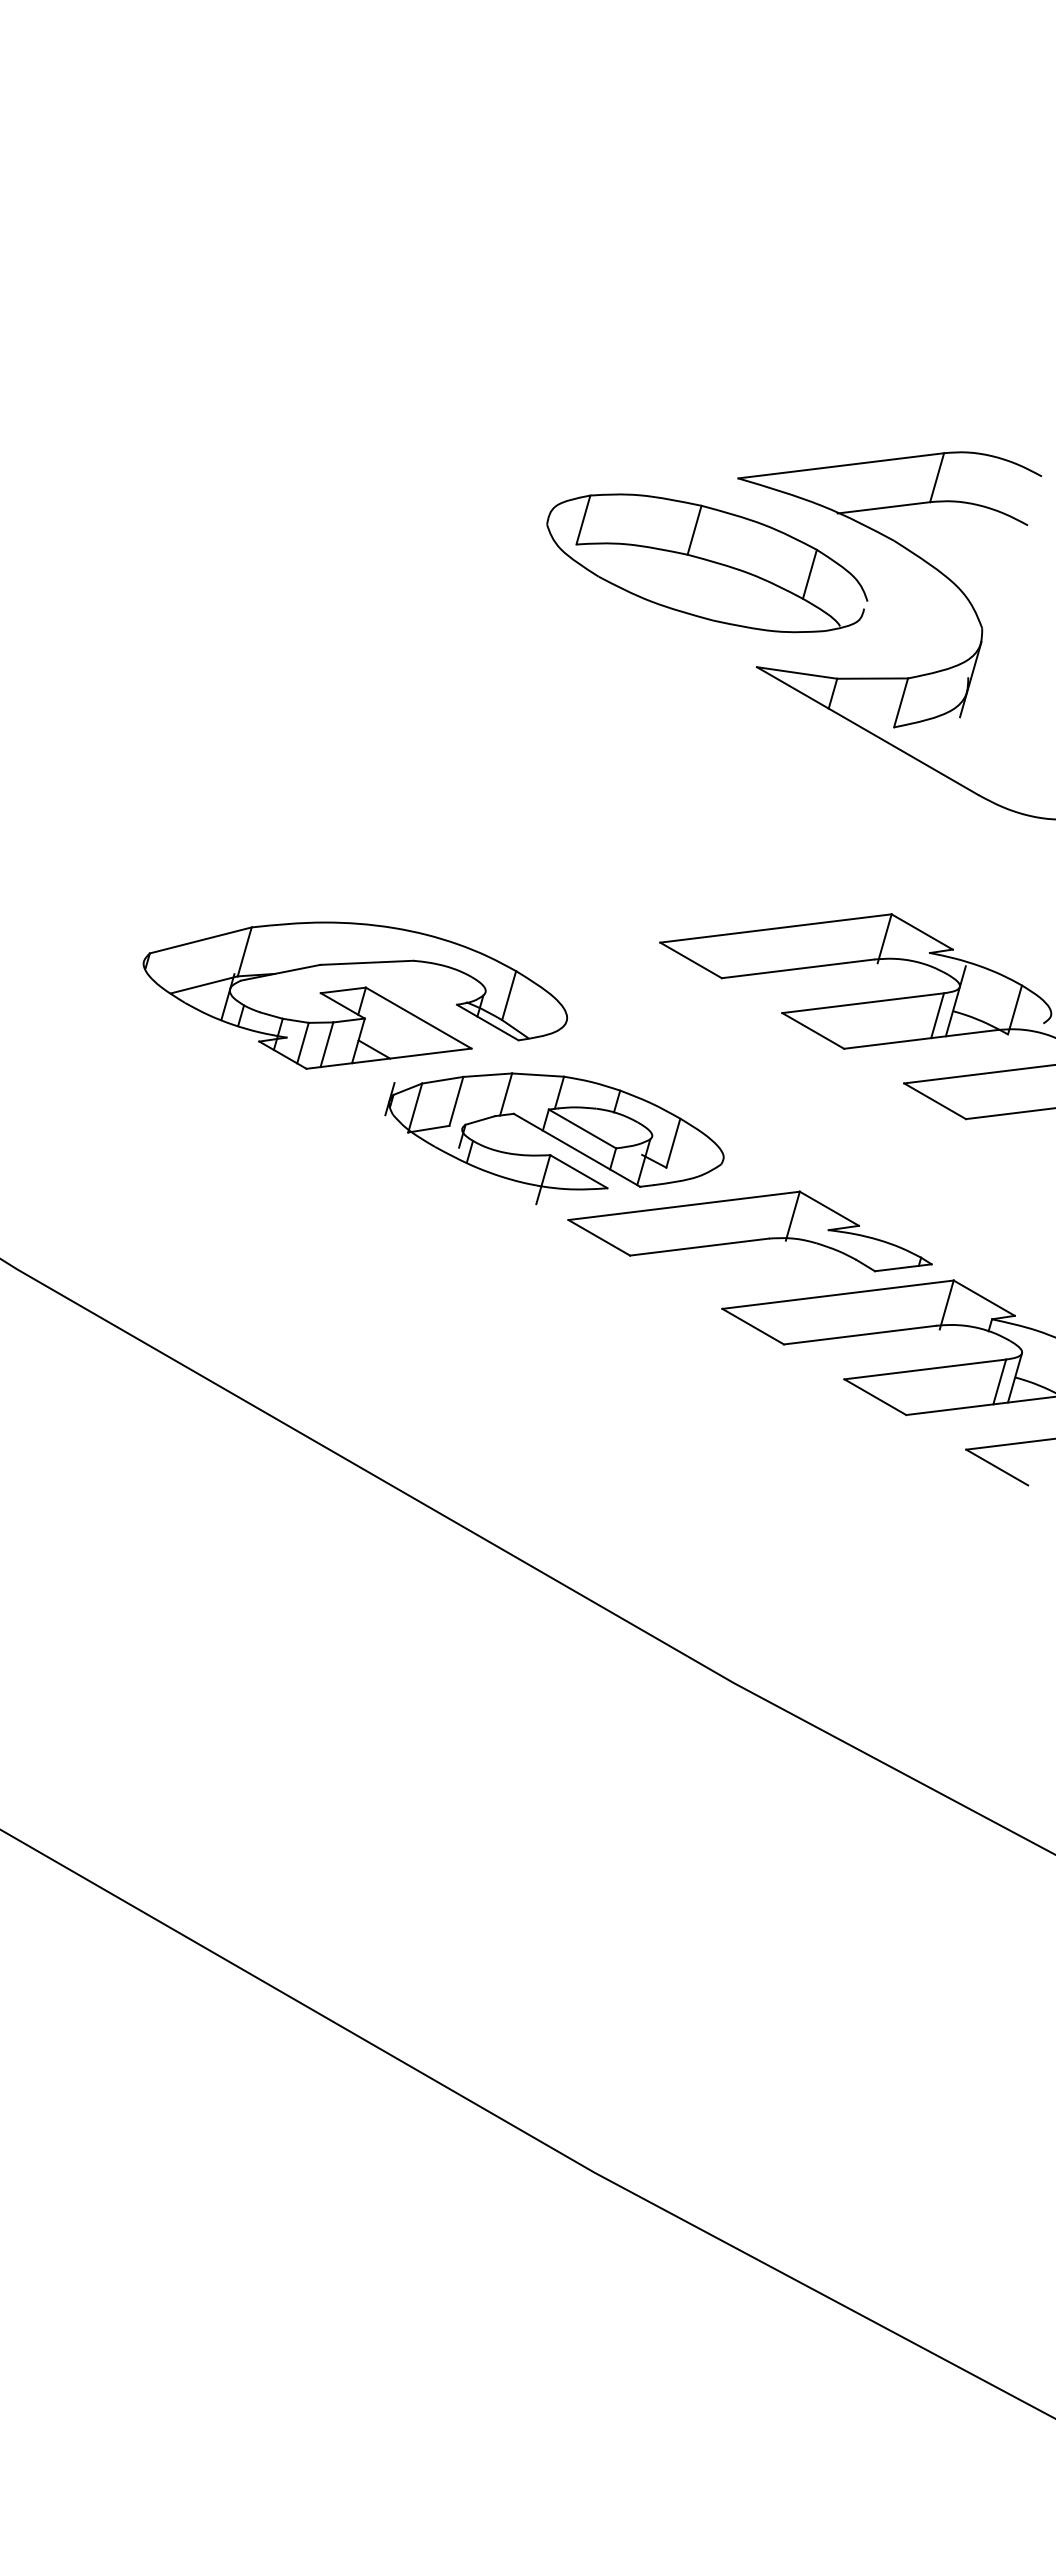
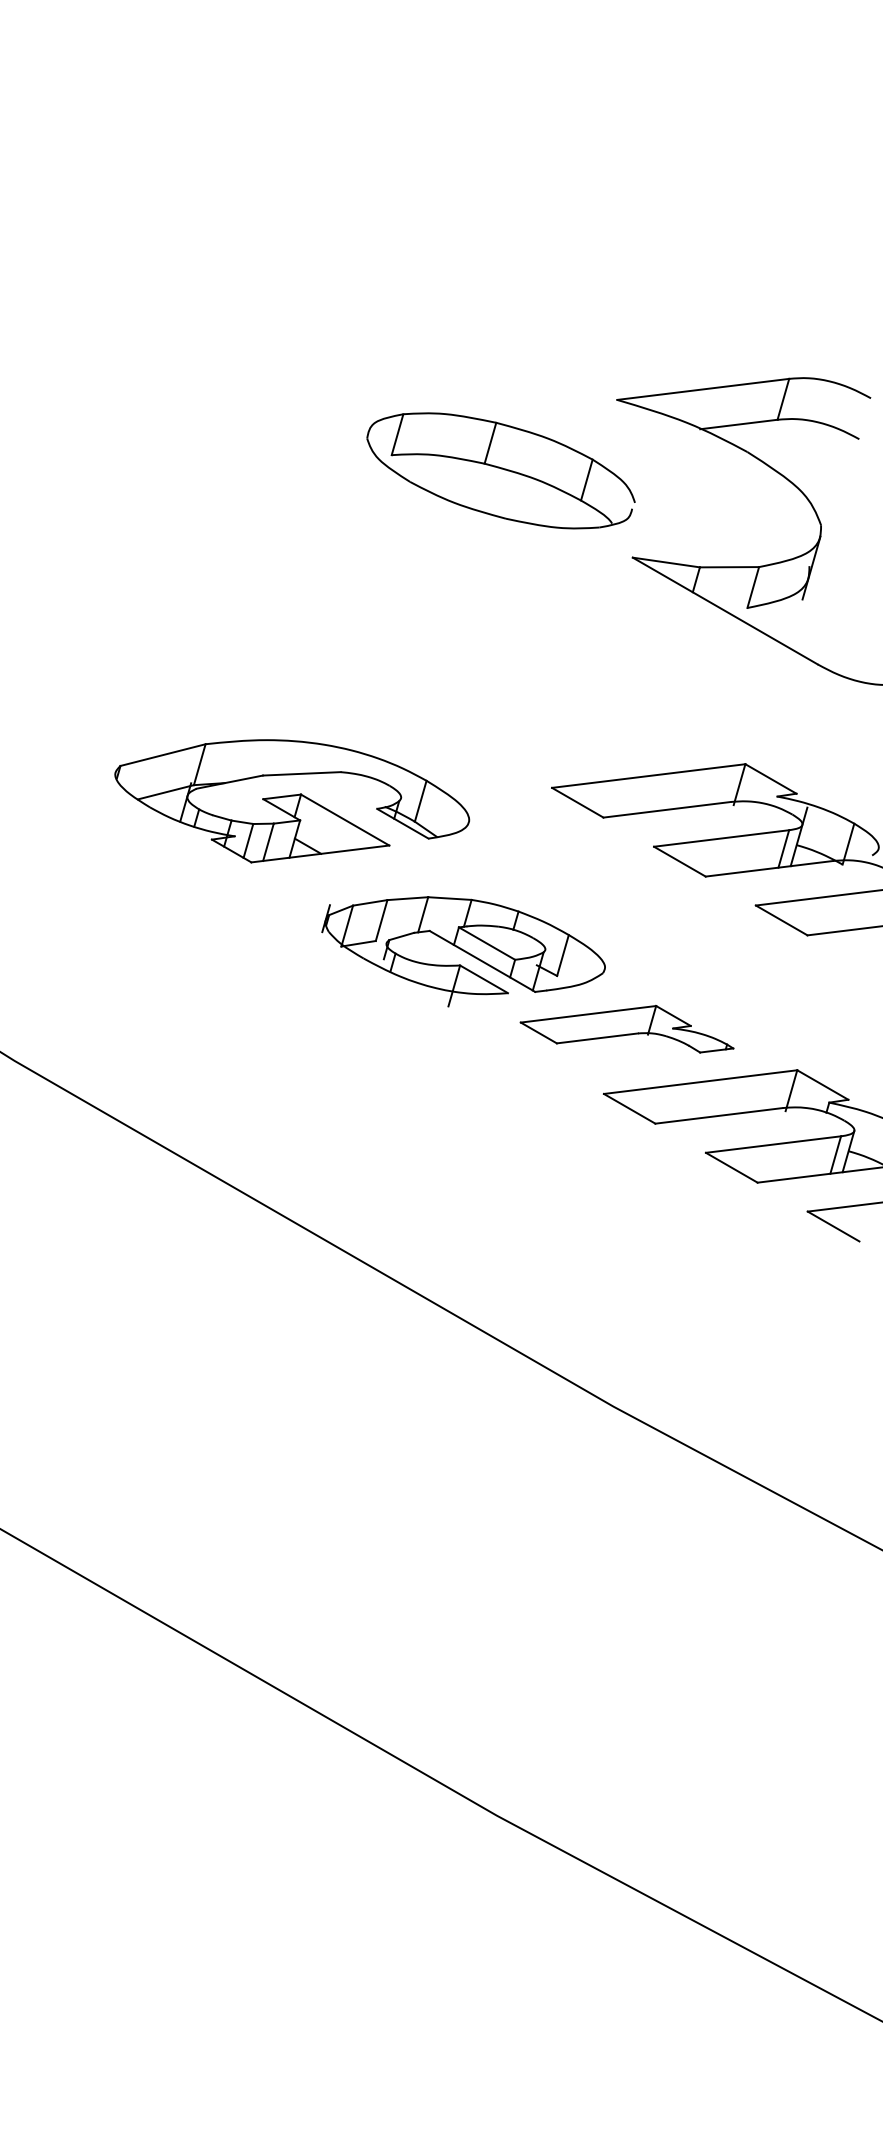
part: (707, 563) -> (501, 471), moved
part: (354, 995) -> (291, 801), moved
part: (749, 1231) -> (626, 1029), size x0.7

